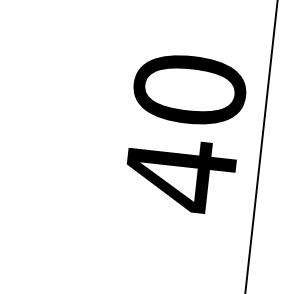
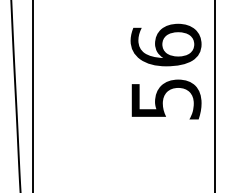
text: (184, 132) -> (165, 72), 40 -> 56

